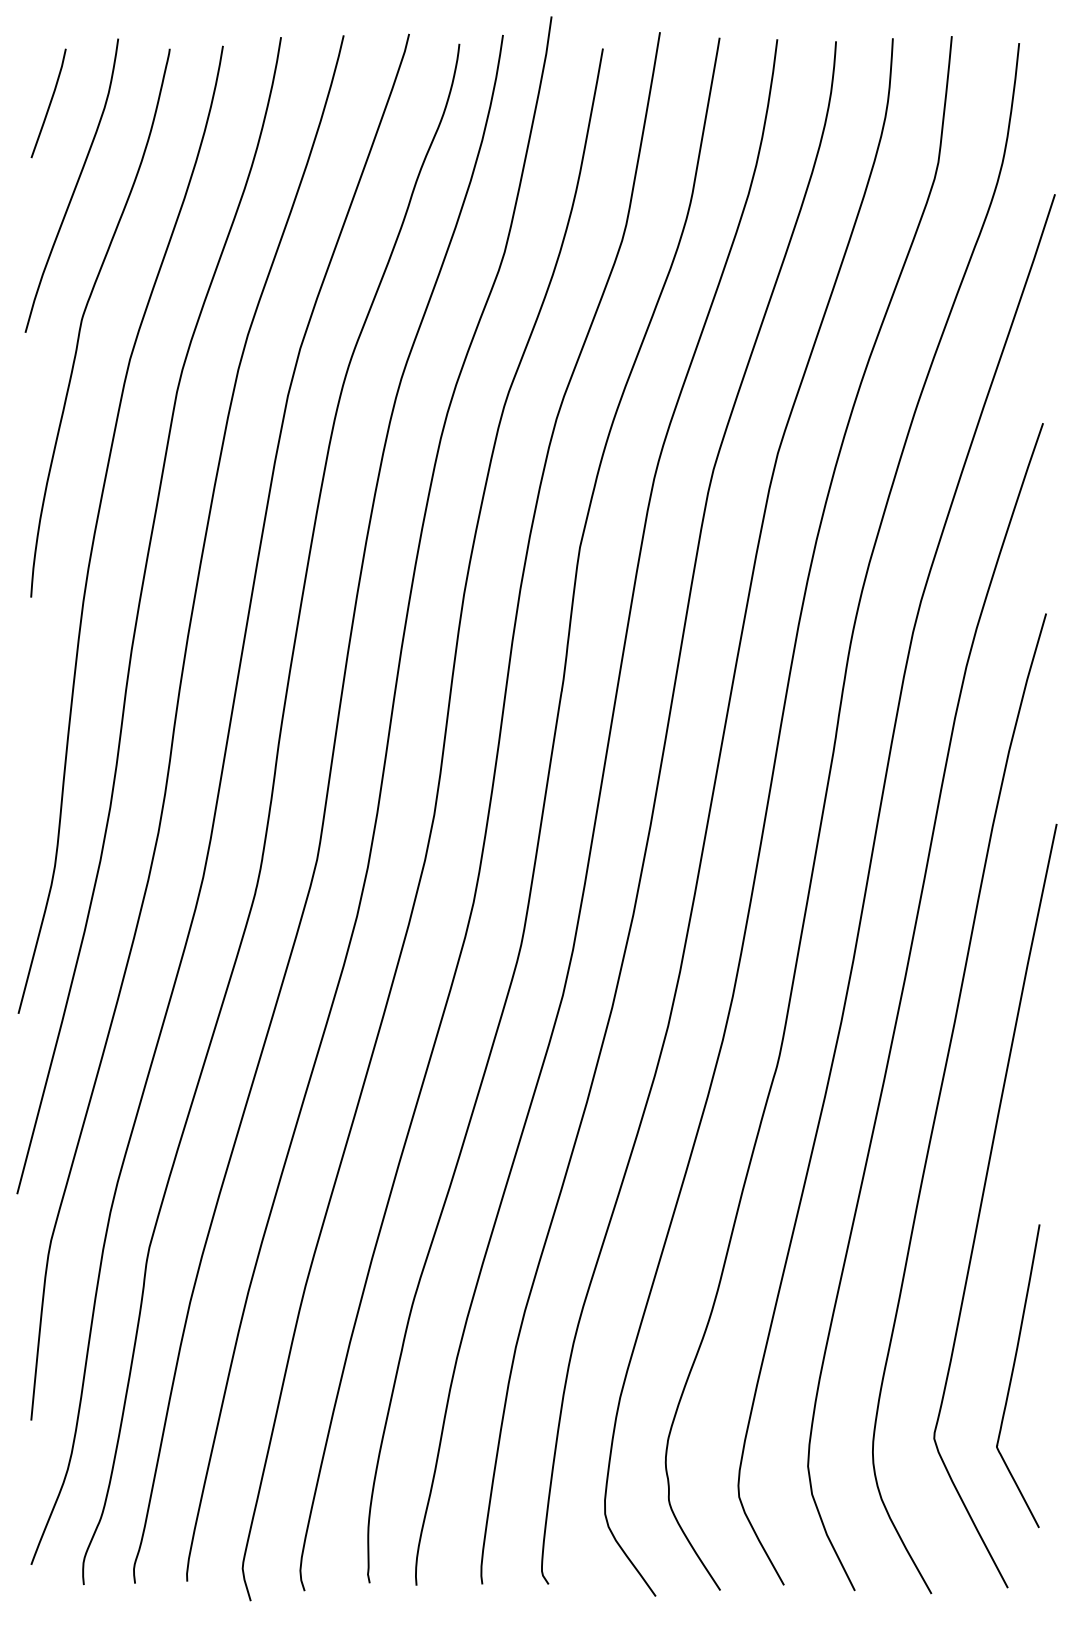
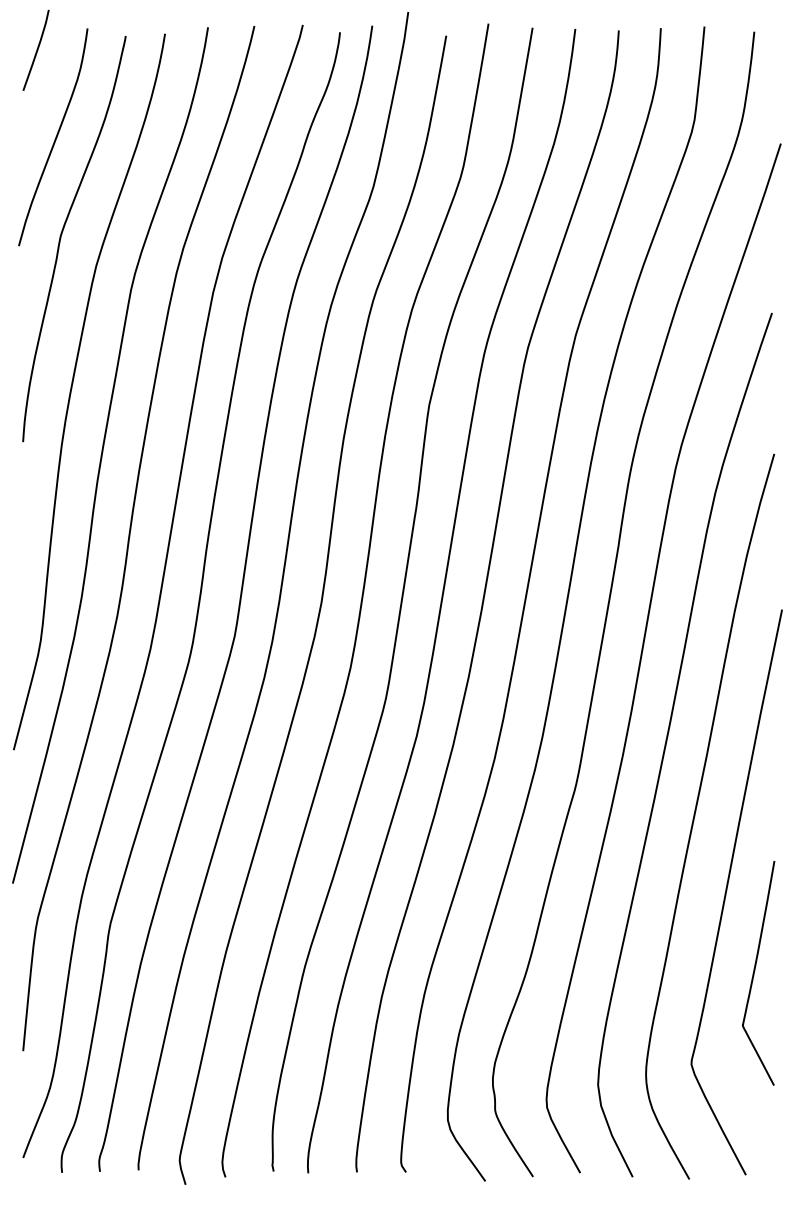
curve: (49, 102) -> (36, 49), moved
curve: (1014, 1373) -> (755, 971), moved

